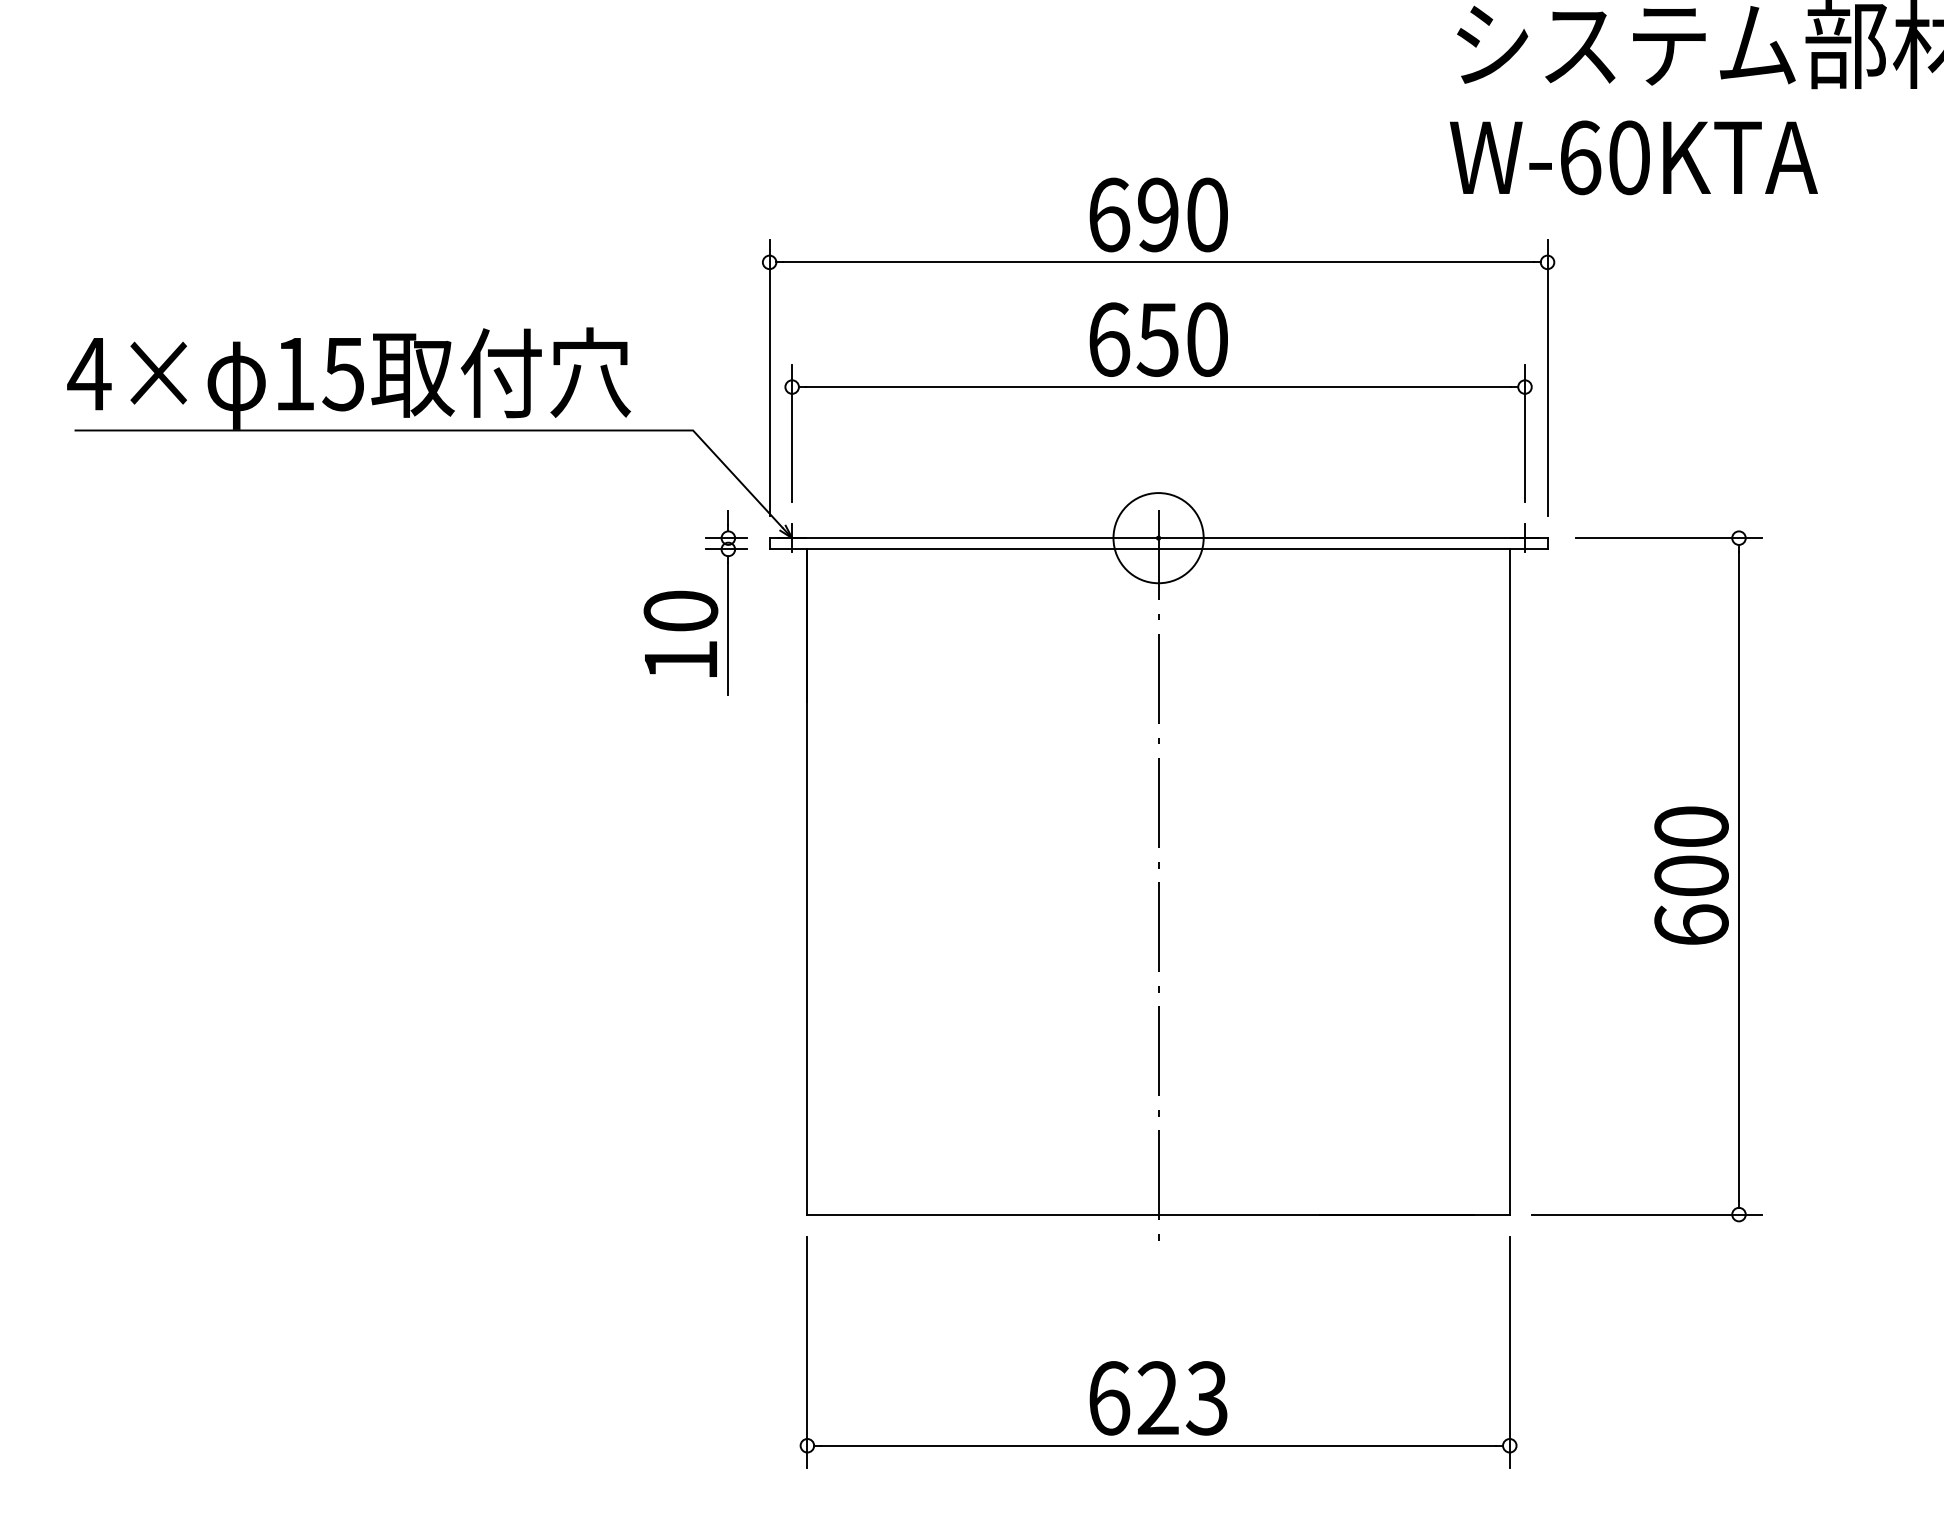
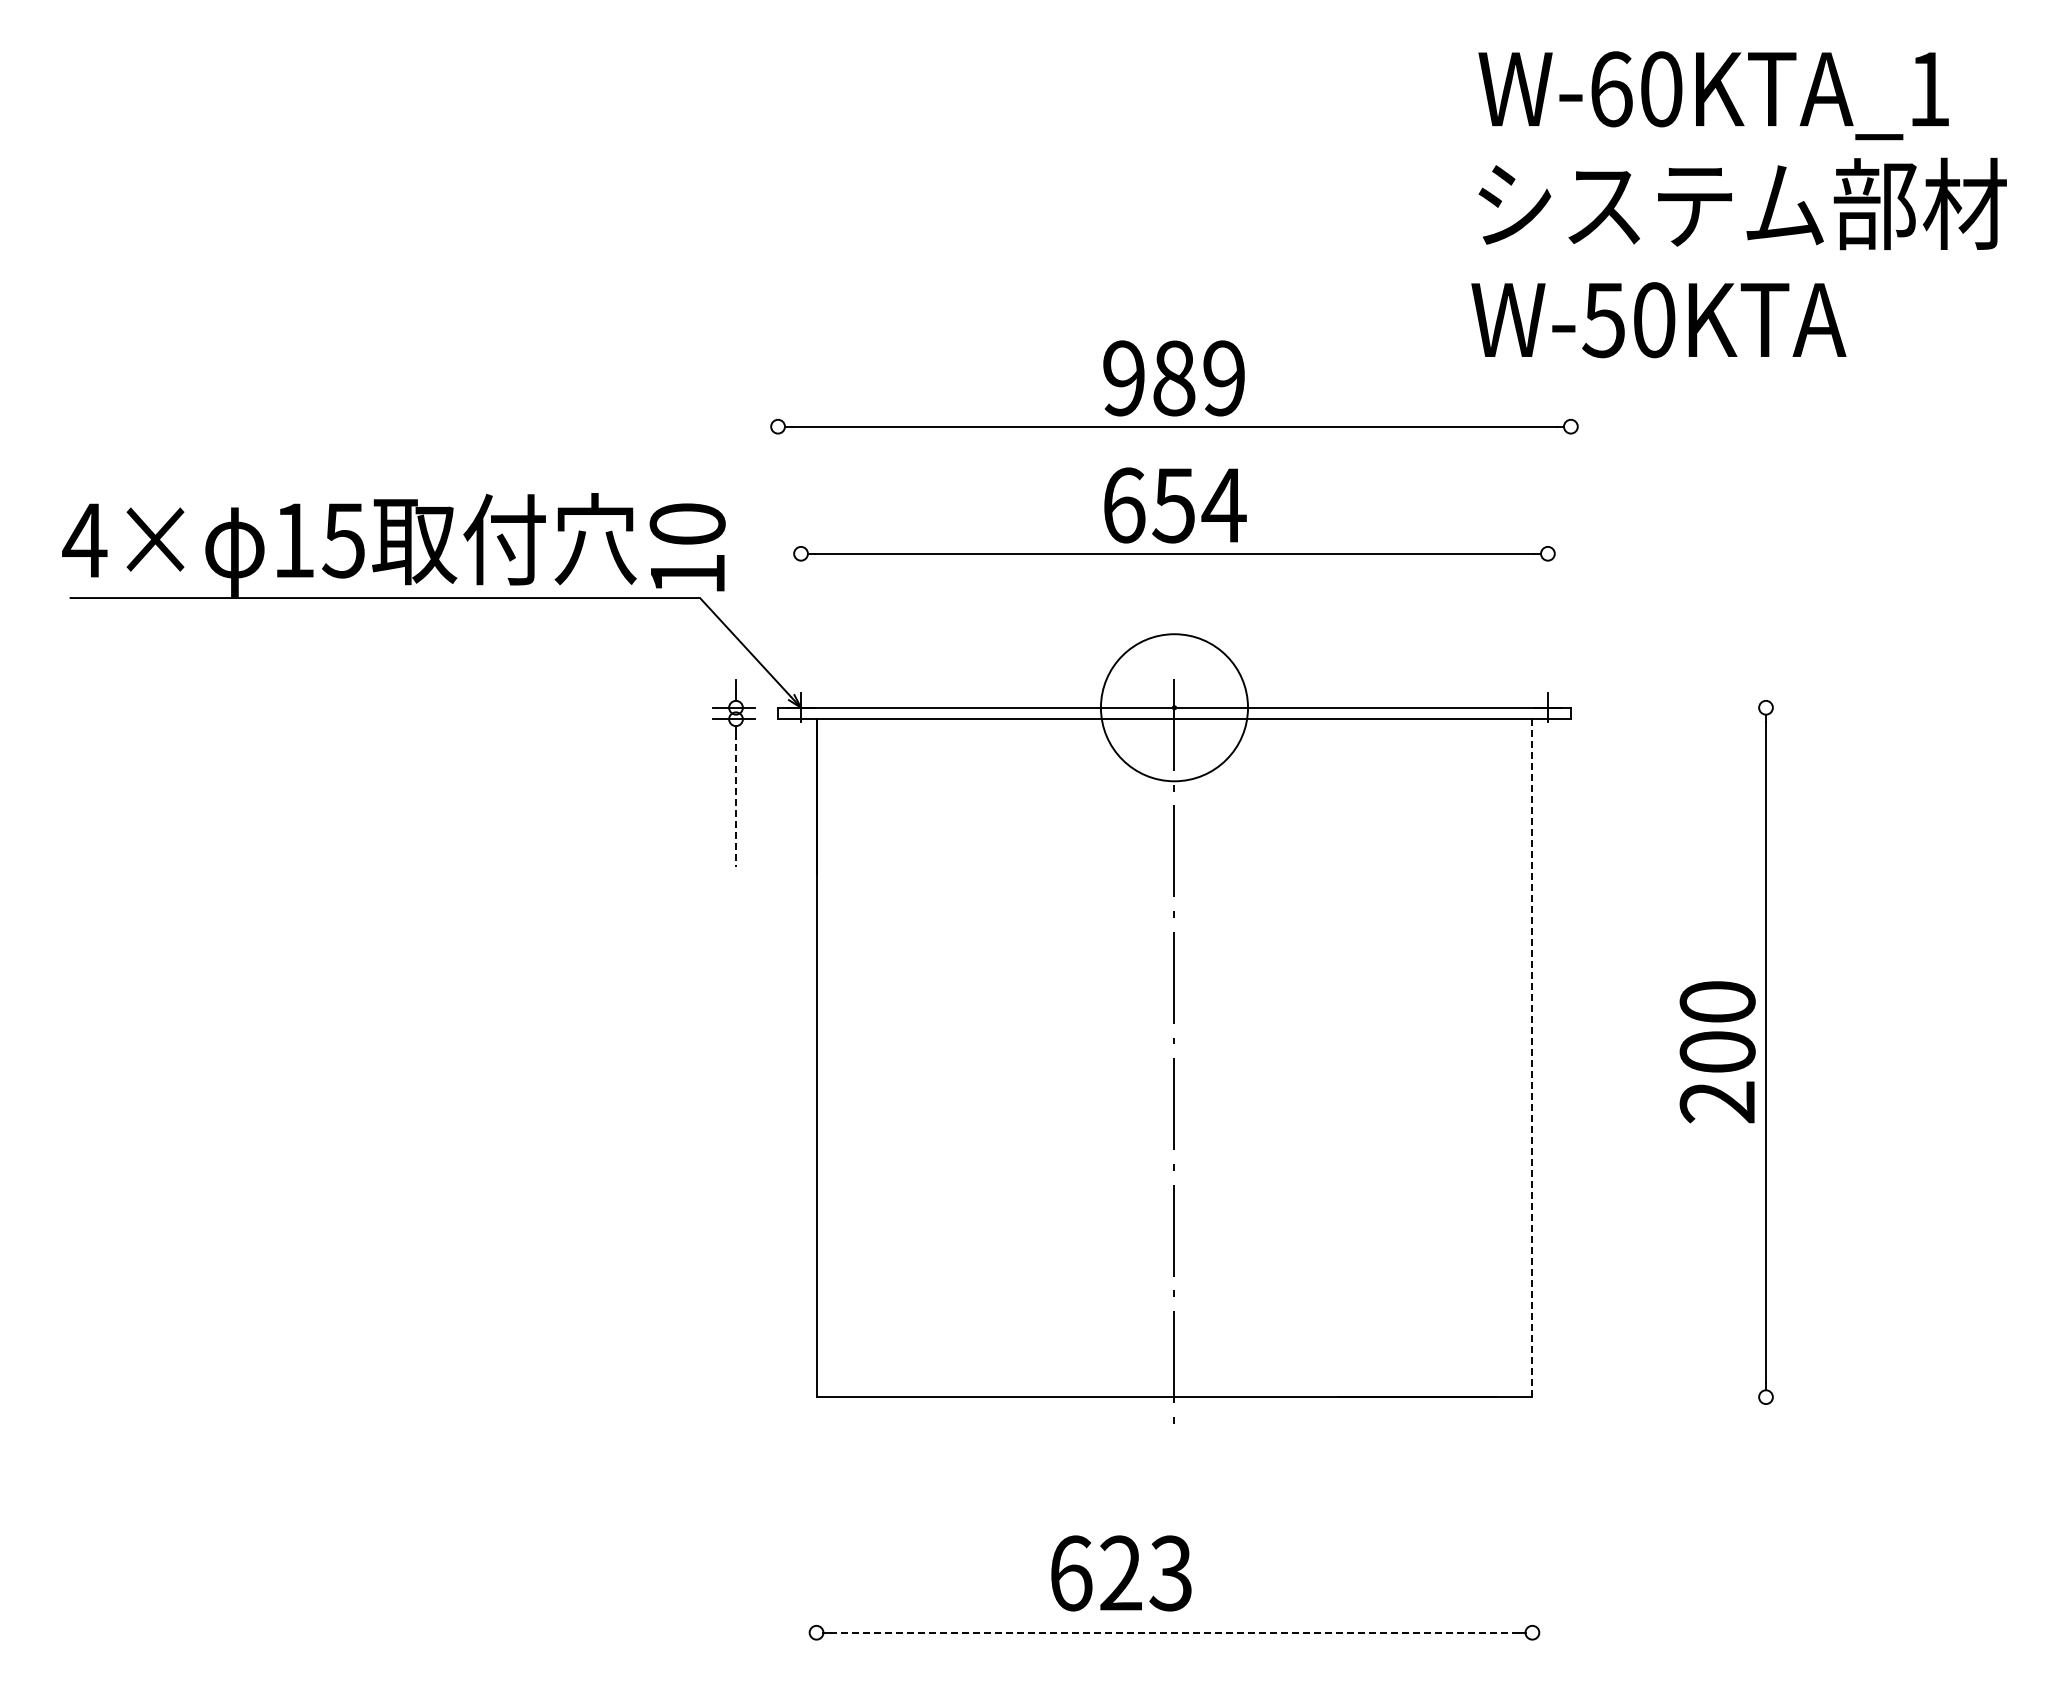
text: (1579, 158) -> (1603, 320), W-60KTA -> W-50KTA
text: (1158, 215) -> (1174, 378), 690 -> 989
text: (1206, 339) -> (1223, 505), 650 -> 654
line: (770, 376) -> (778, 543), removed
line: (1547, 376) -> (1570, 543), removed
line: (792, 432) -> (801, 600), removed
line: (1524, 432) -> (1547, 600), removed
circle: (1158, 537) -> (1174, 707), size x1.6
line: (1667, 537) -> (1693, 707), removed
line: (728, 629) -> (736, 800), solid -> dashed
text: (680, 634) -> (687, 547), moved
line: (1509, 882) -> (1532, 1058), solid -> dashed
text: (1691, 925) -> (1717, 1102), 600 -> 200
line: (1646, 1214) -> (1671, 1397), removed
line: (807, 1352) -> (816, 1537), removed
line: (1509, 1352) -> (1532, 1537), removed
text: (1158, 1398) -> (1121, 1573), moved
line: (1158, 1445) -> (1174, 1632), solid -> dashed

